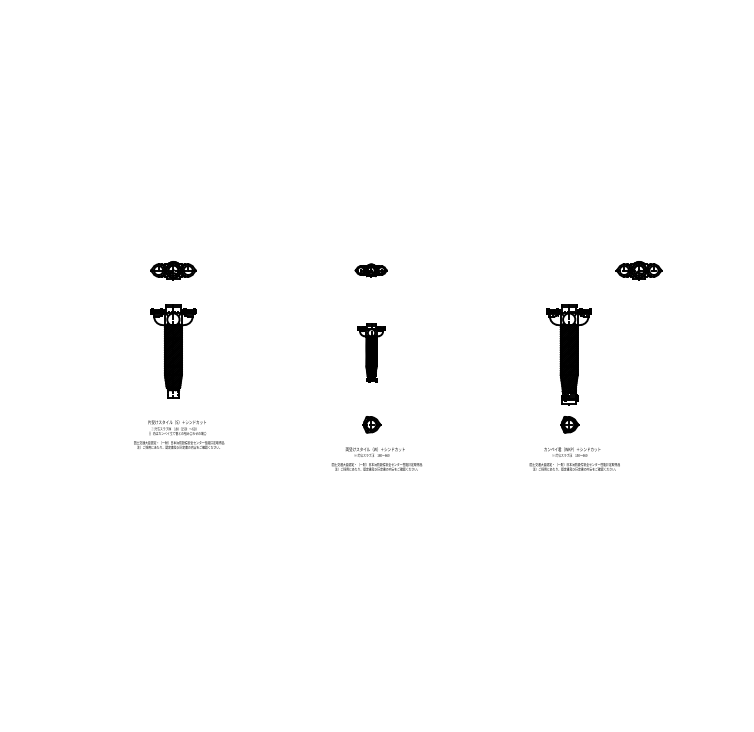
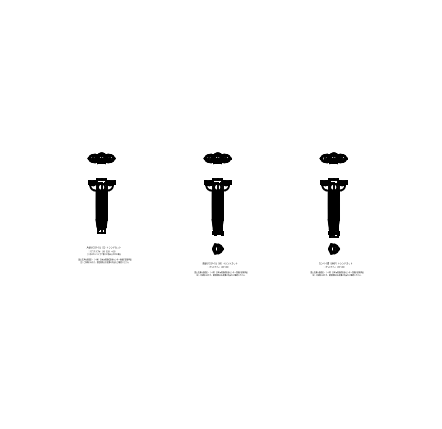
part: (371, 270) -> (217, 158), size x1.43
part: (638, 270) -> (333, 158), moved
part: (371, 352) -> (217, 206), size x1.67

